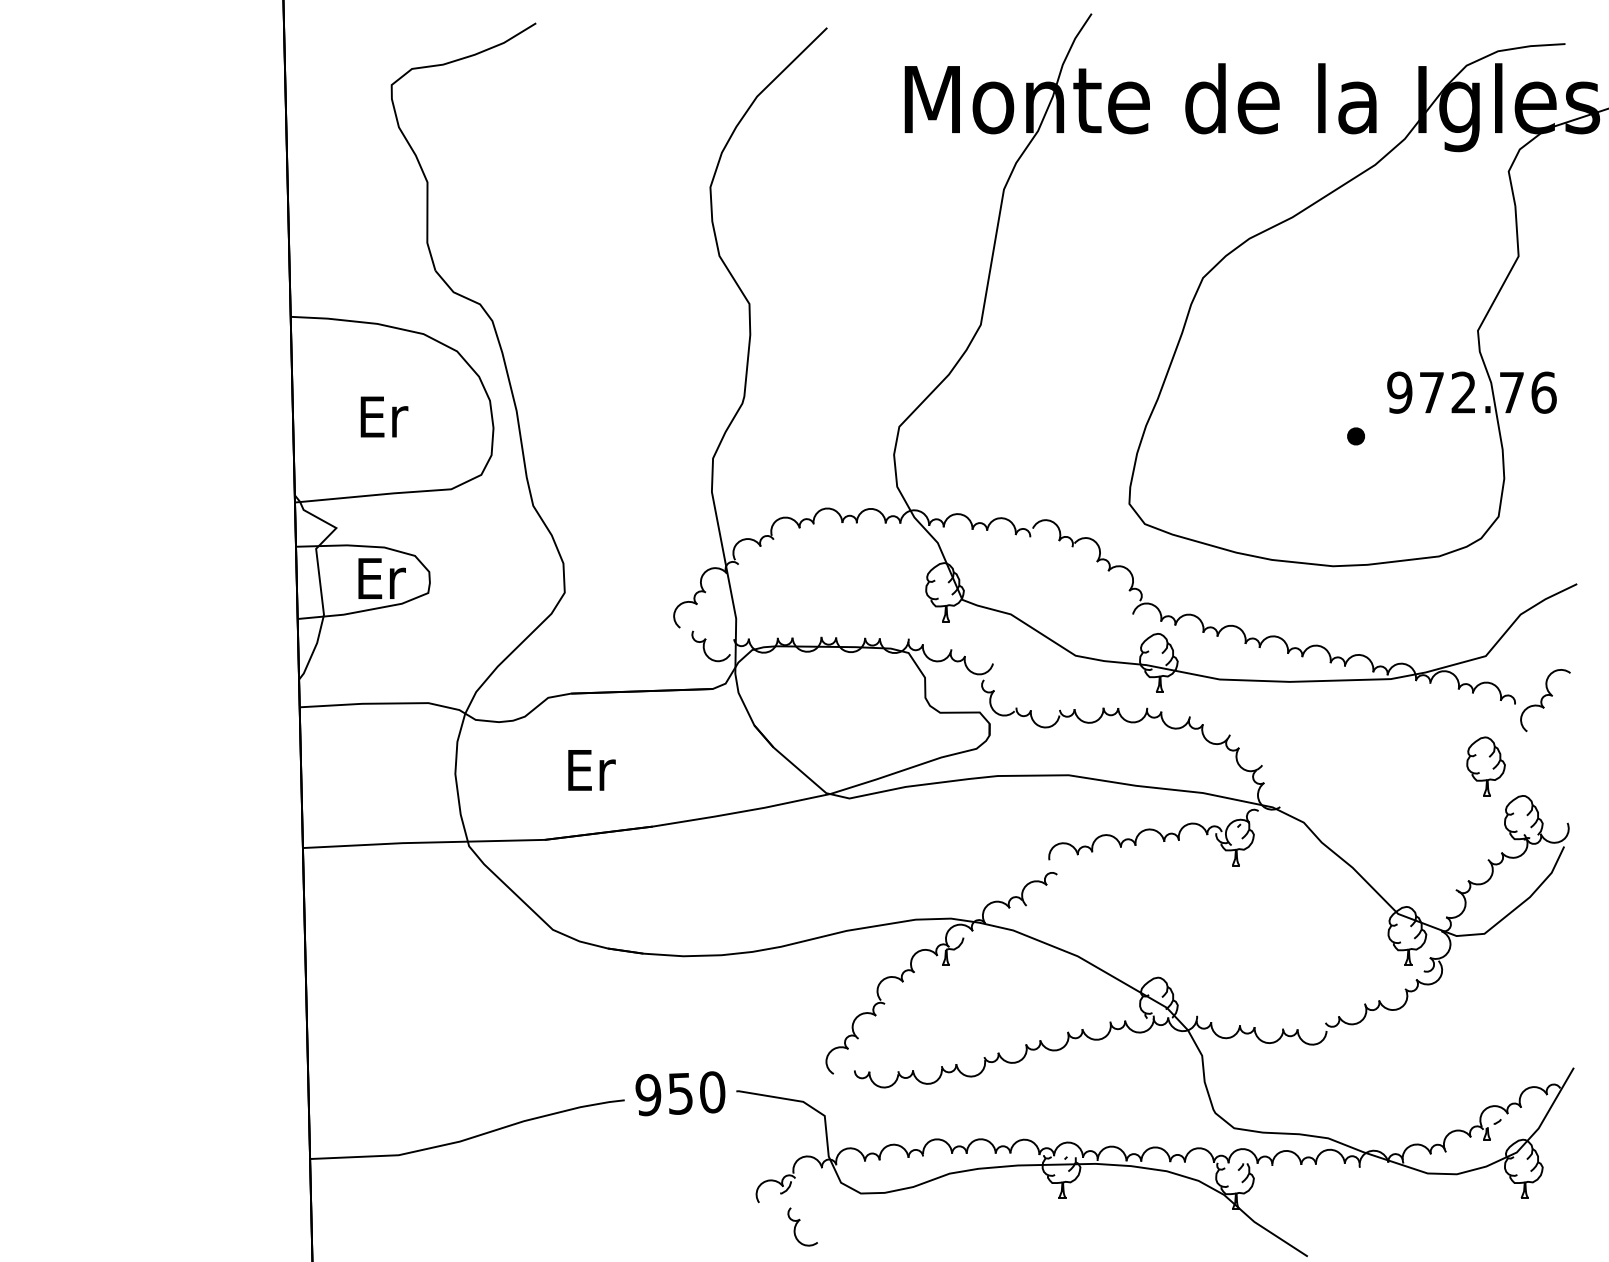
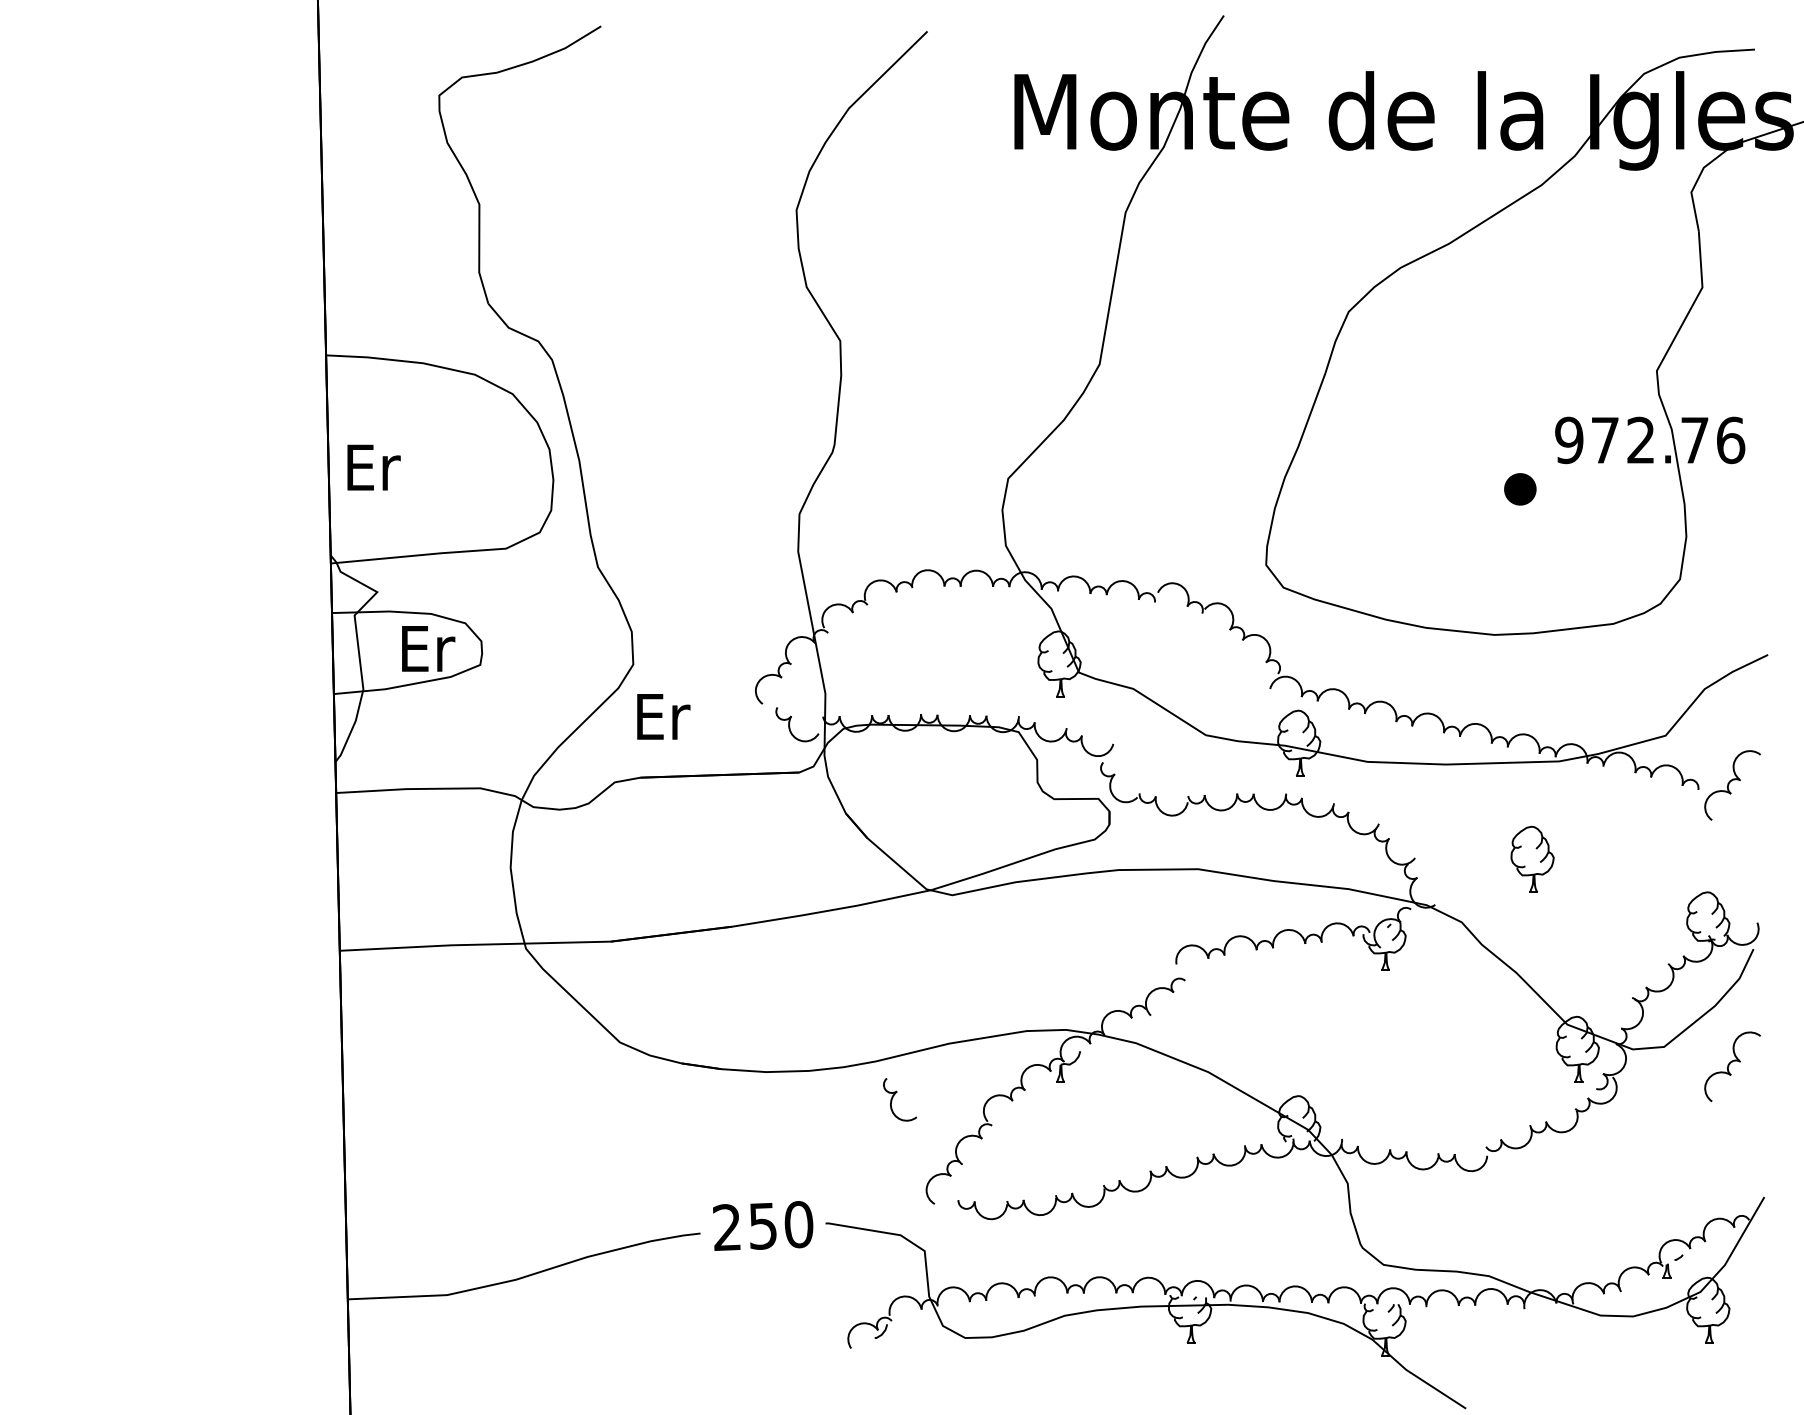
text: (384, 416) -> (374, 467), moved
part: (1355, 436) -> (1519, 489), size x1.6
part: (1485, 766) -> (1531, 859), moved
text: (591, 770) -> (663, 717), moved
part: (1545, 951) -> (1732, 1066), added
text: (648, 1095) -> (727, 1228), 950 -> 250
part: (802, 1226) -> (899, 1099), moved

